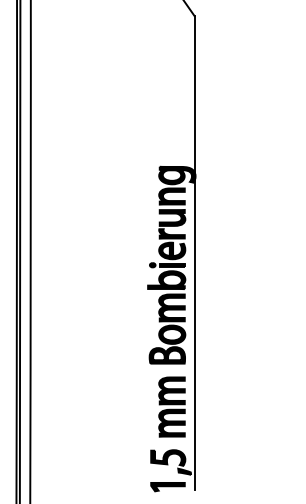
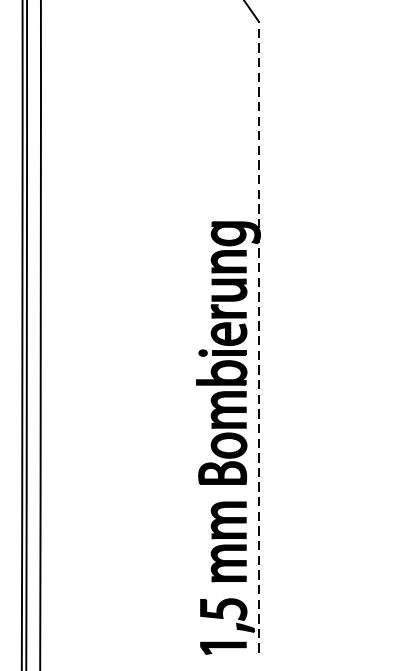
line: (194, 252) -> (258, 336), solid -> dashed

